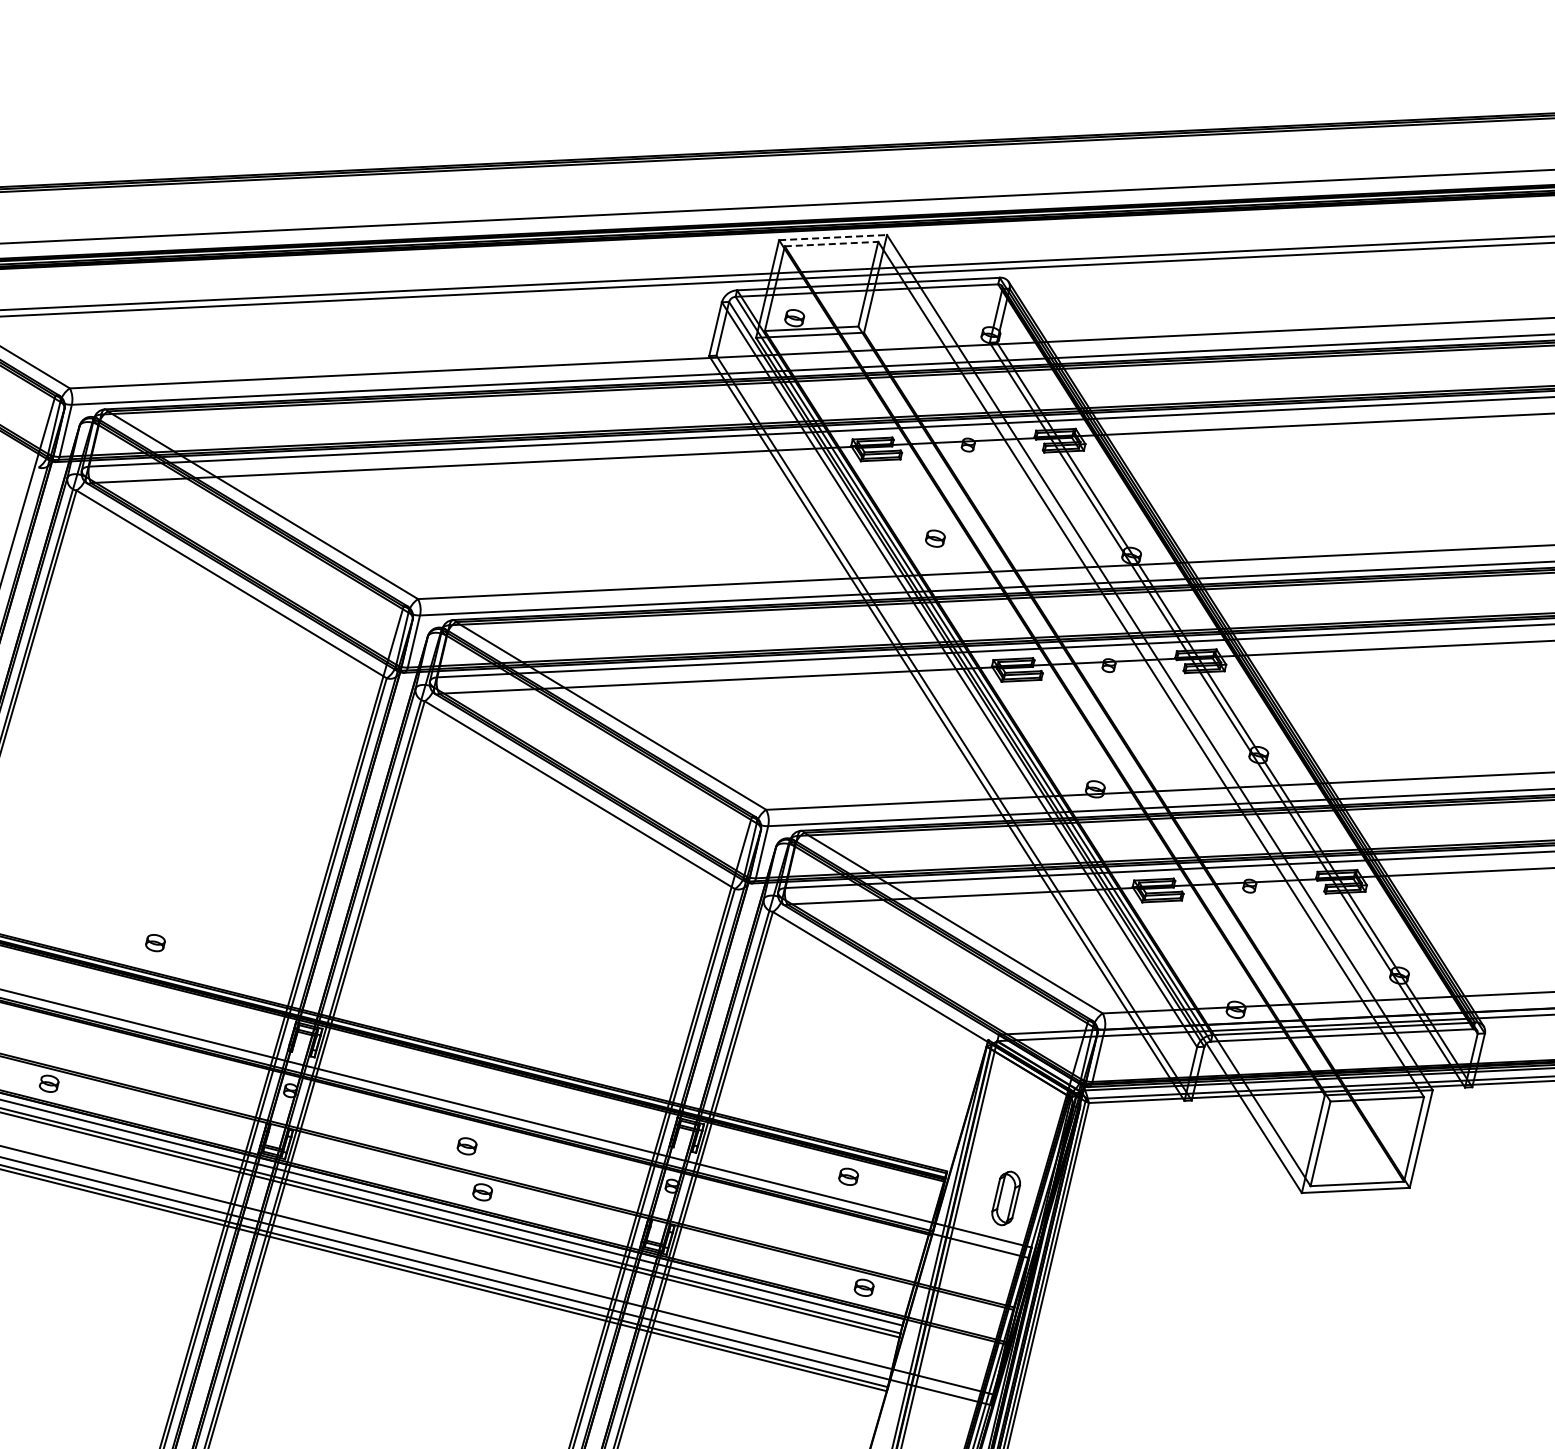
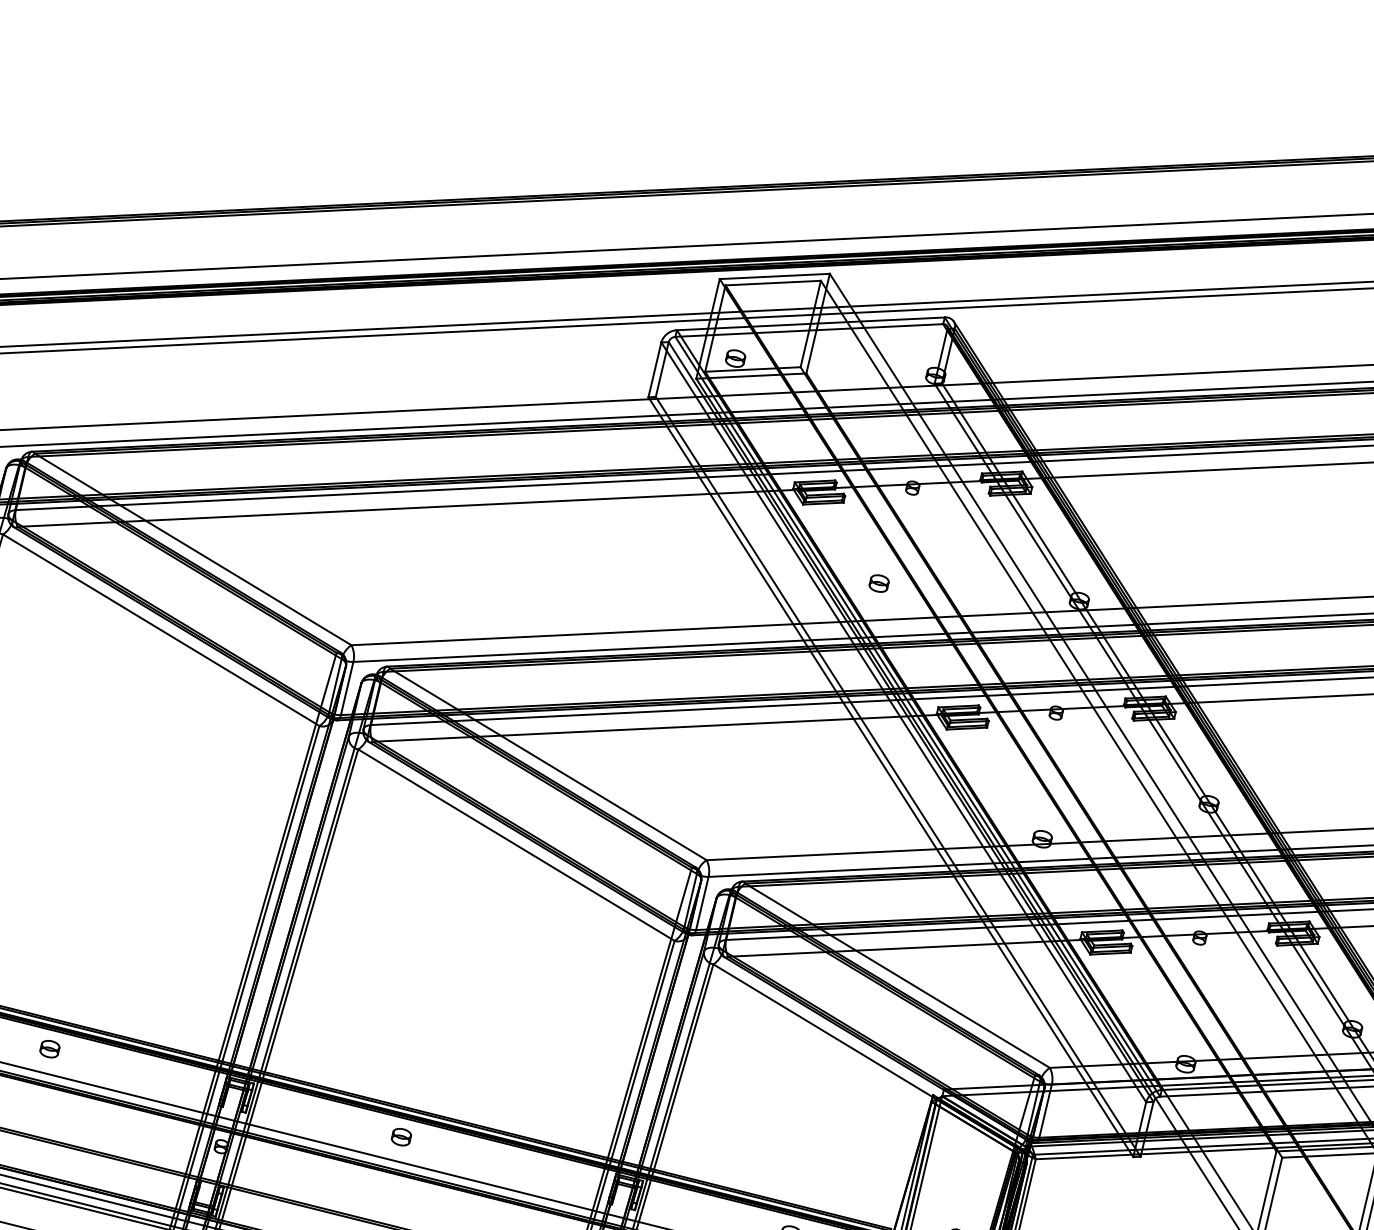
line: (833, 237) -> (775, 276), dashed -> solid
line: (831, 244) -> (773, 283), dashed -> solid
part: (155, 943) -> (49, 1049), moved
part: (466, 1146) -> (400, 1137), moved

